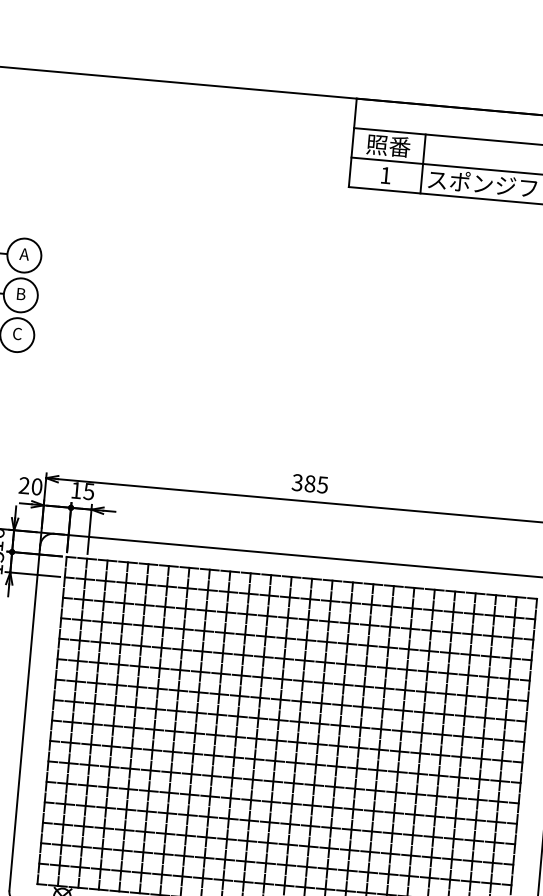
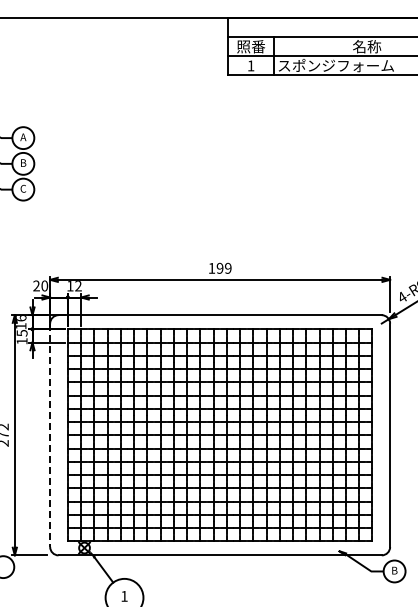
text: (309, 482) -> (219, 267), 385 -> 199
text: (89, 492) -> (78, 286), 15 -> 12
line: (25, 718) -> (50, 435), solid -> dashed

